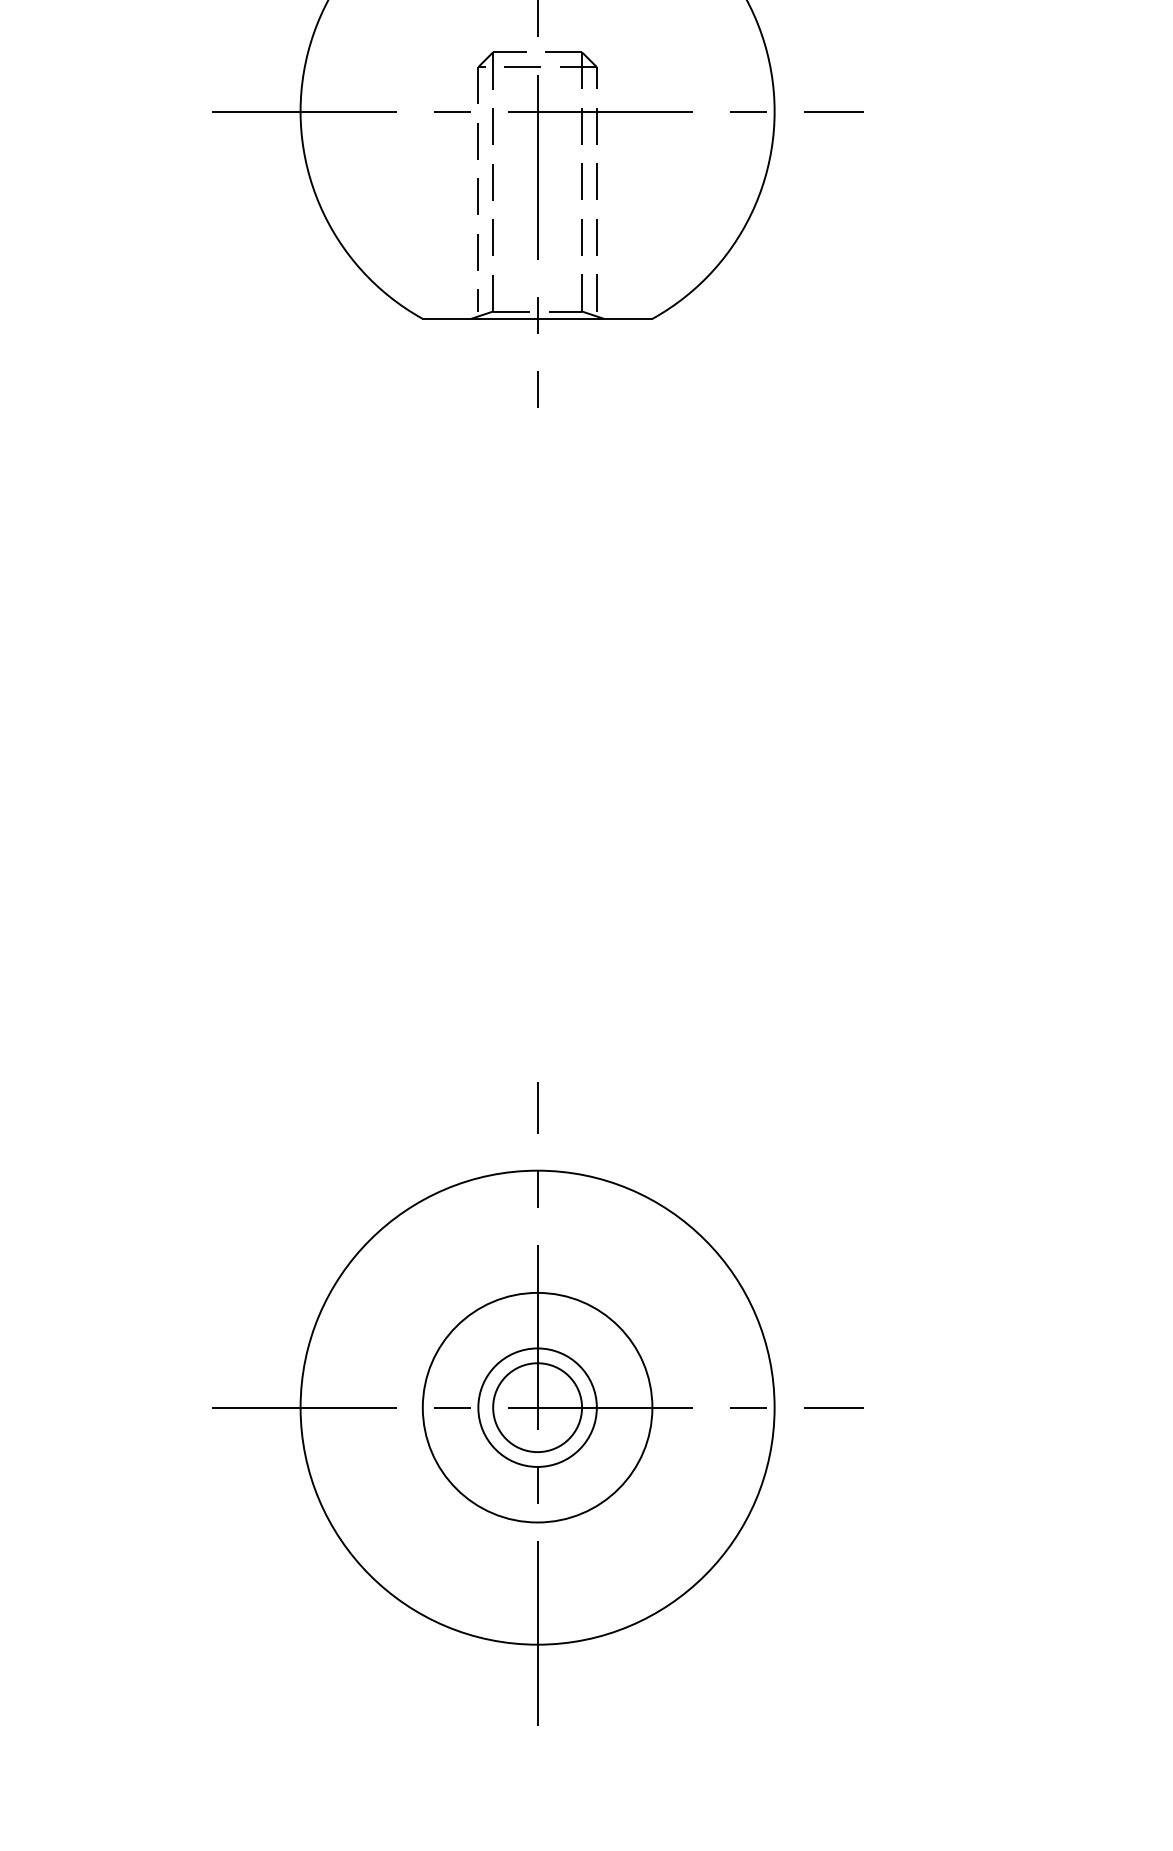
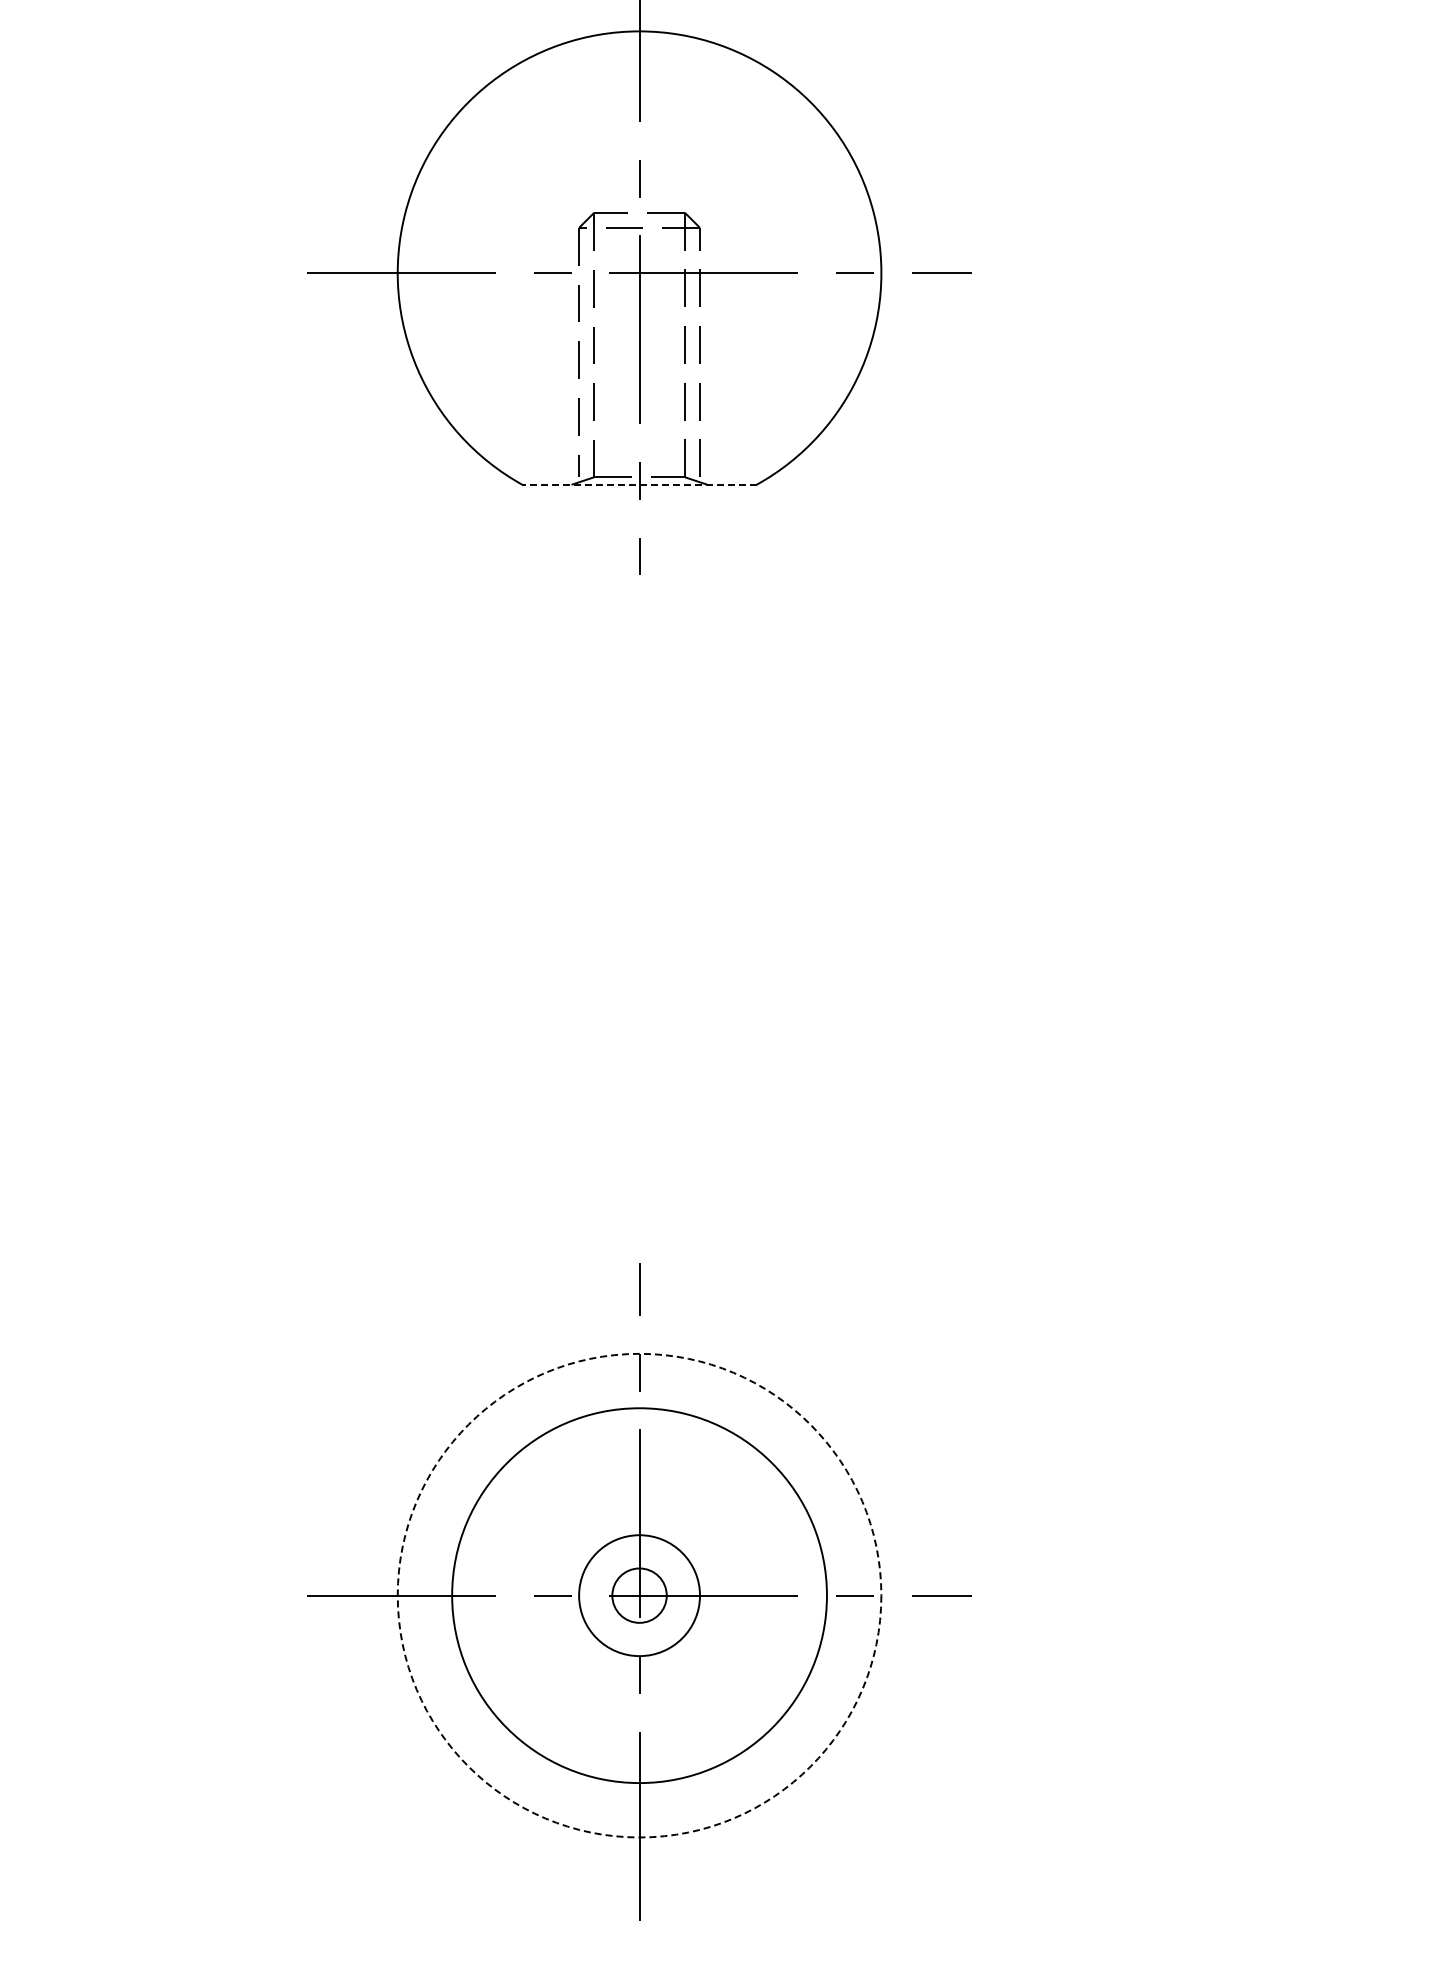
line: (537, 318) -> (639, 484), solid -> dashed
circle: (537, 1407) -> (639, 1595), size x0.6
circle: (537, 1407) -> (639, 1595), size x1.6
circle: (537, 1407) -> (639, 1595), solid -> dashed

